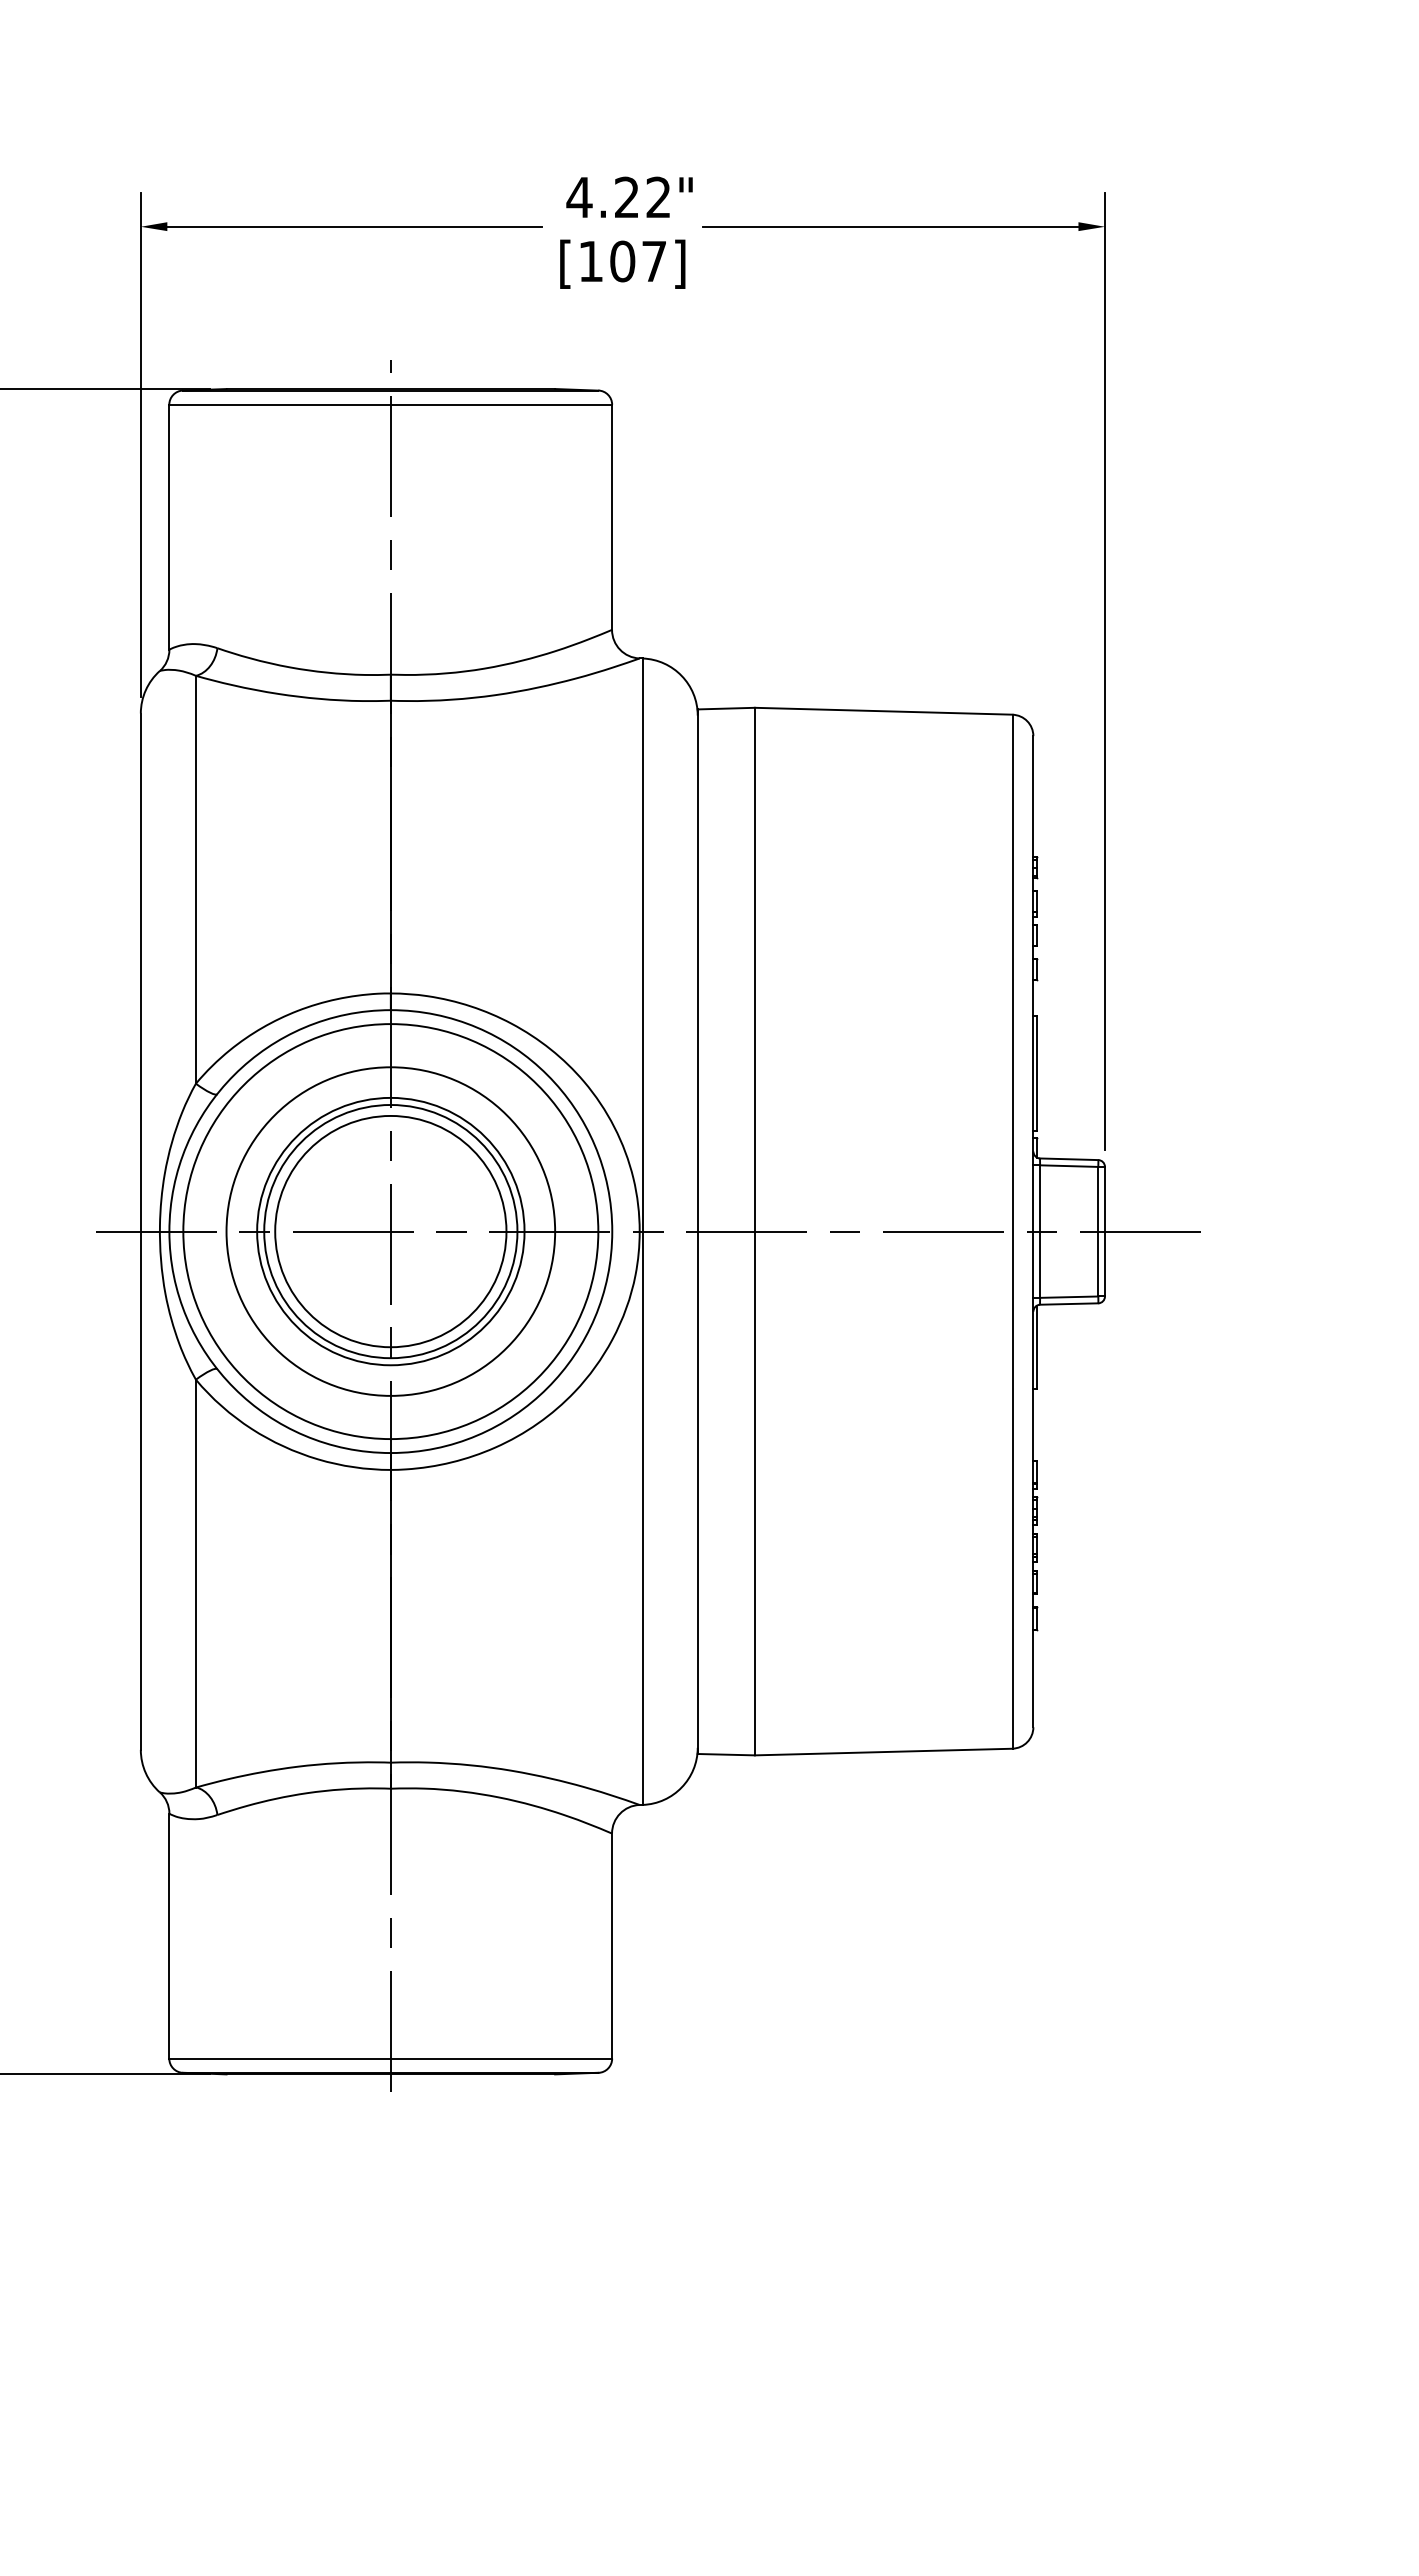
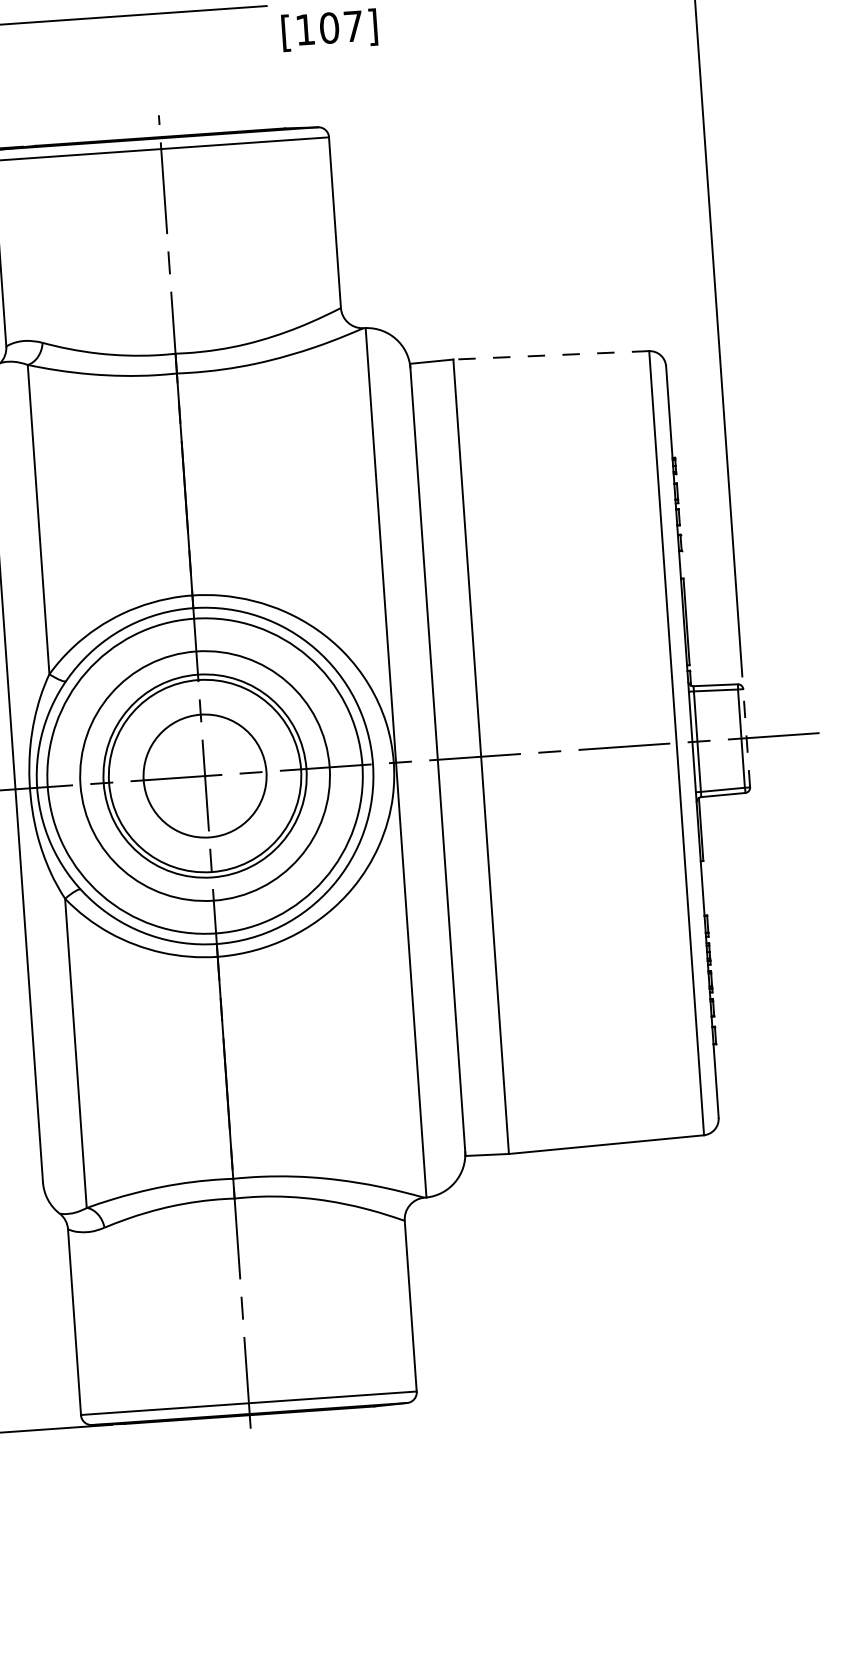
line: (883, 711) -> (551, 355), solid -> dashed
circle: (390, 1231) -> (204, 776), size x0.7
line: (1104, 1231) -> (746, 738), solid -> dashed

